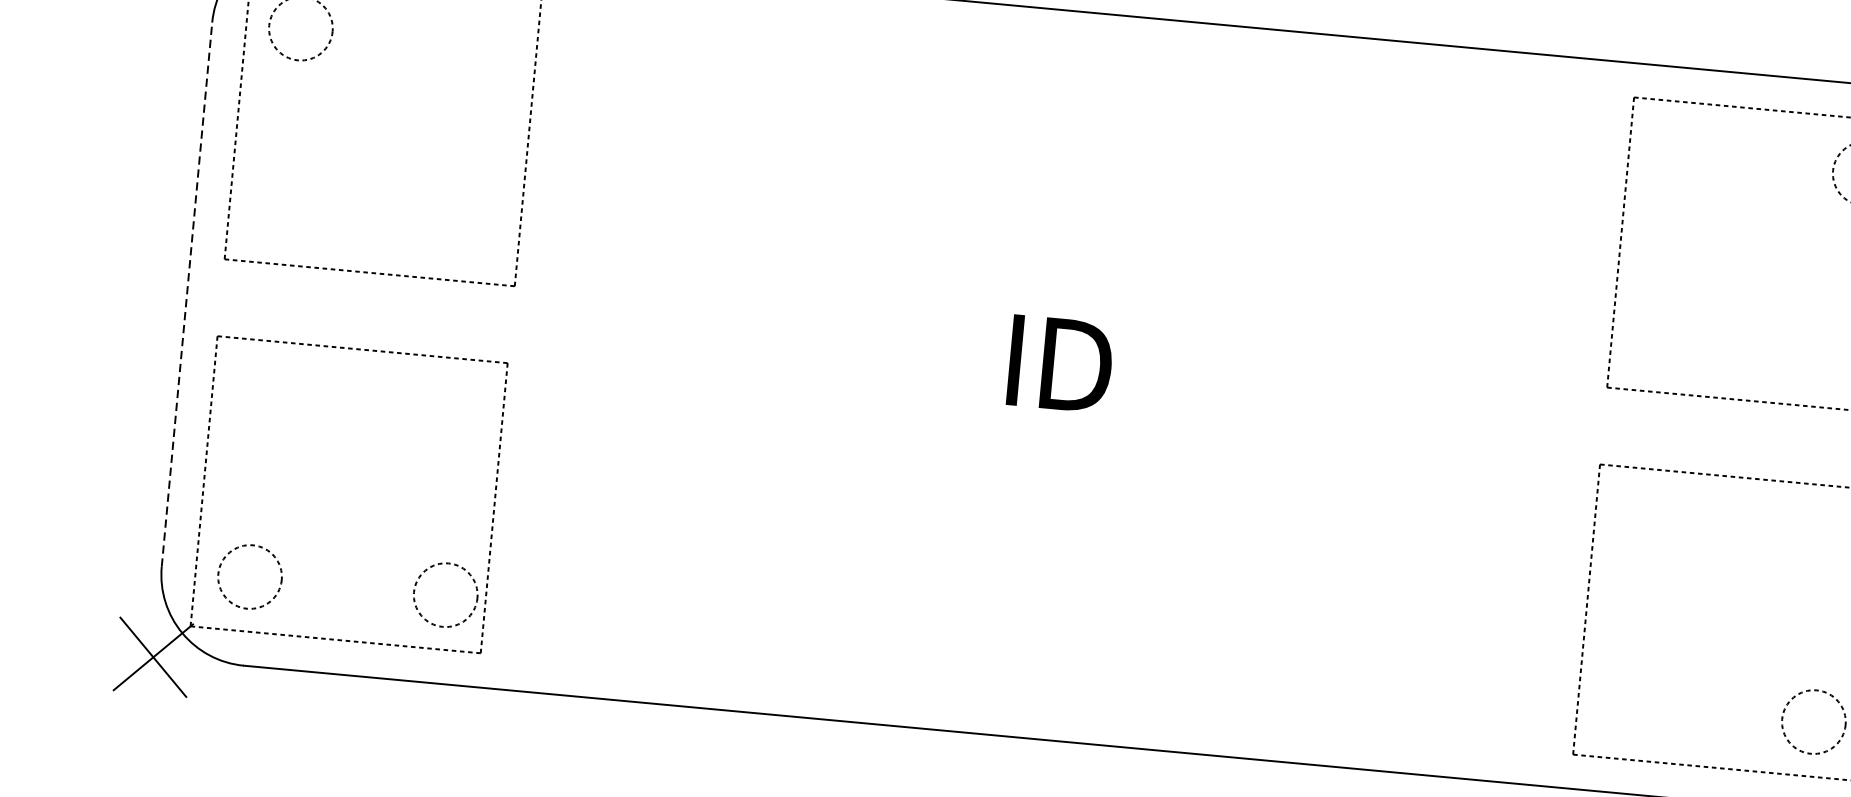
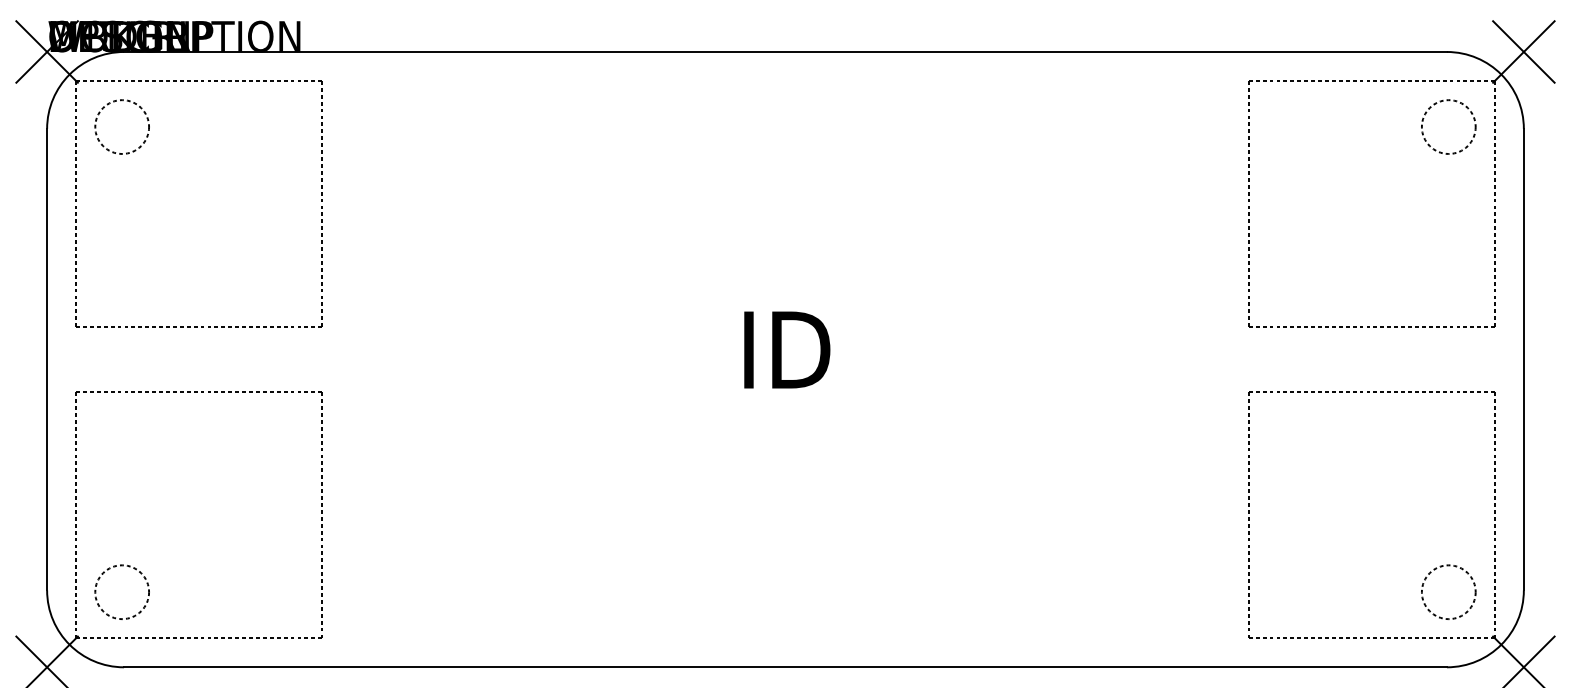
line: (187, 294) -> (47, 359), dashed -> solid
circle: (445, 594) -> (287, 591), removed

